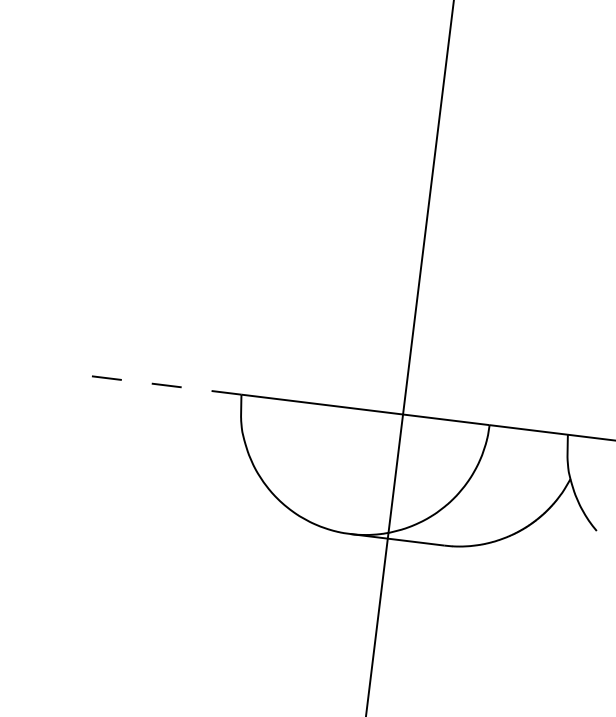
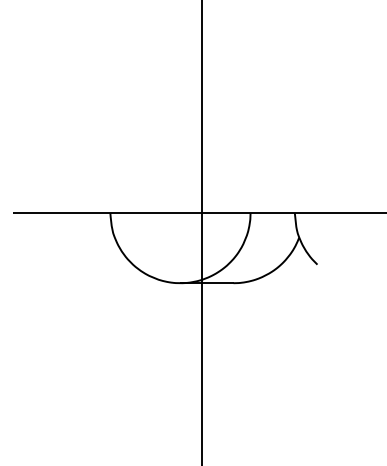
line: (154, 384) -> (61, 213), dashed -> solid

